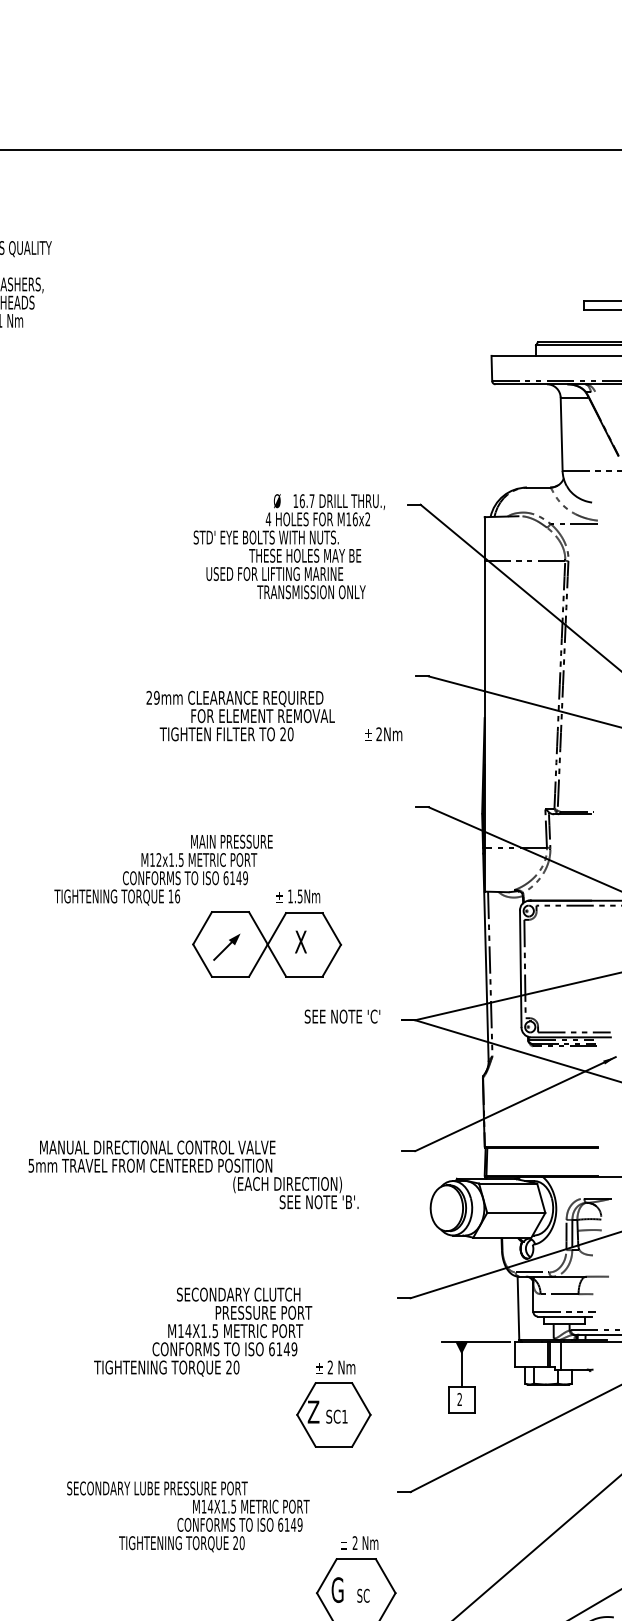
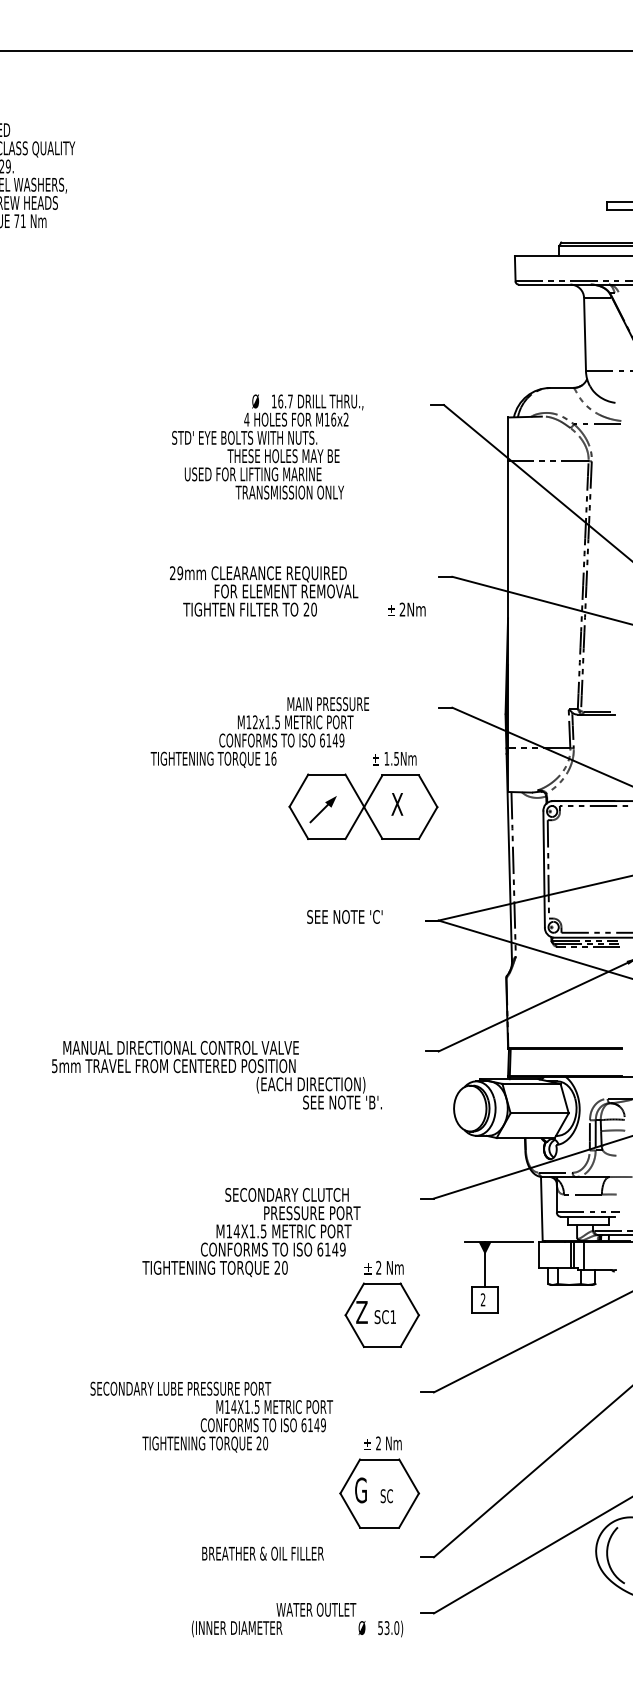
text: (289, 546) -> (267, 446), moved
text: (274, 716) -> (297, 591), moved
part: (210, 913) -> (306, 775), moved
text: (342, 1016) -> (344, 916), moved
part: (232, 1367) -> (280, 1267), moved

